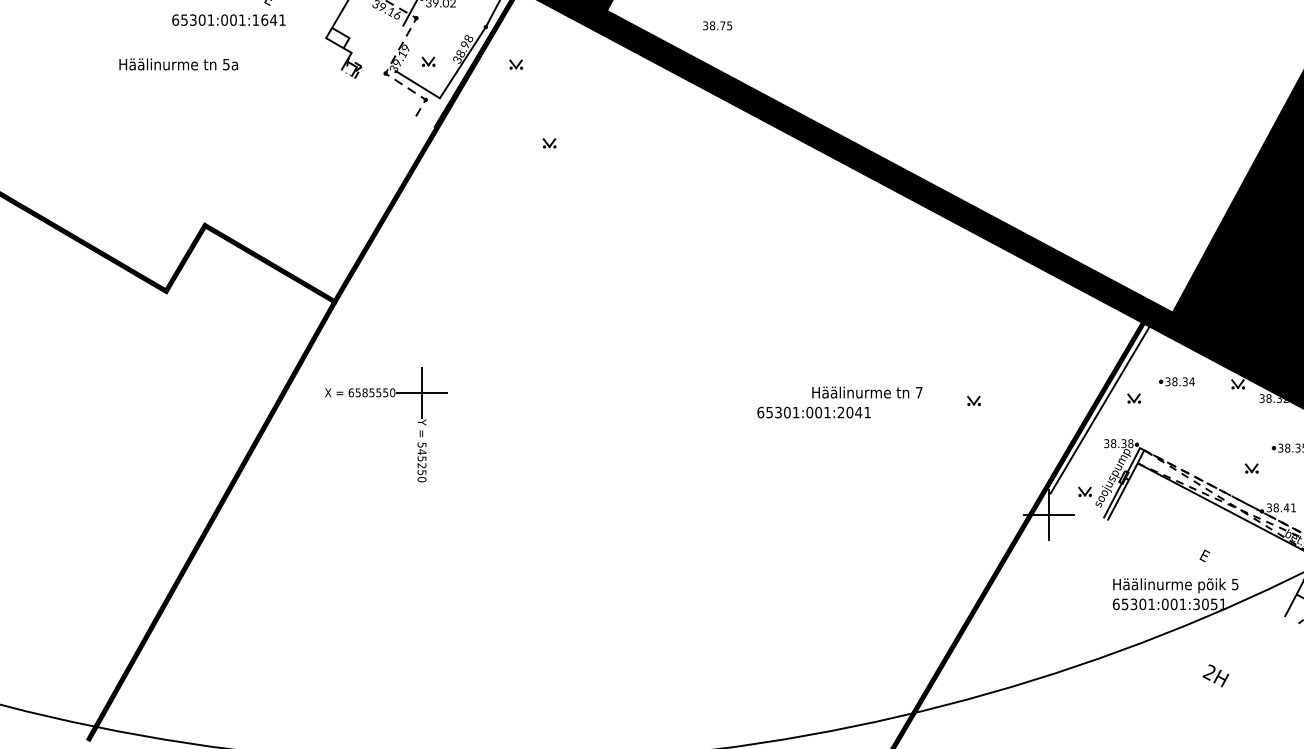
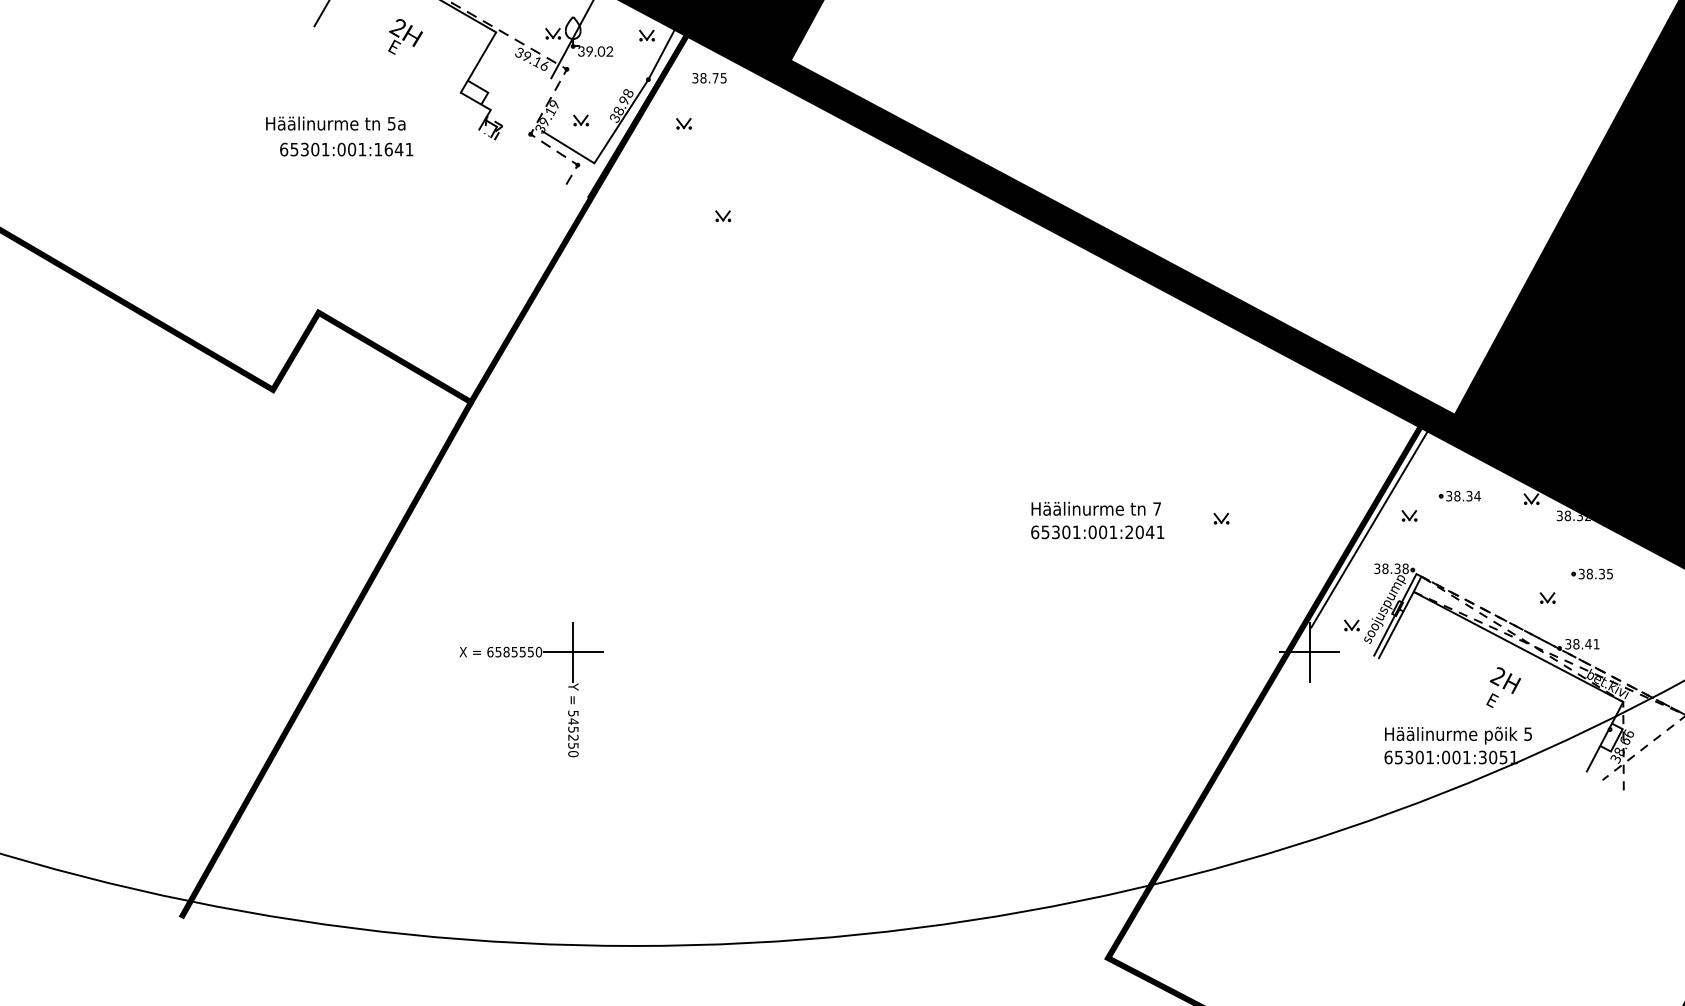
text: (228, 20) -> (346, 149), moved
text: (717, 26) -> (709, 78), moved
text: (178, 64) -> (335, 123), moved
part: (386, 397) -> (531, 657), moved
text: (813, 412) -> (1097, 532), moved
text: (1215, 675) -> (1505, 680), moved

